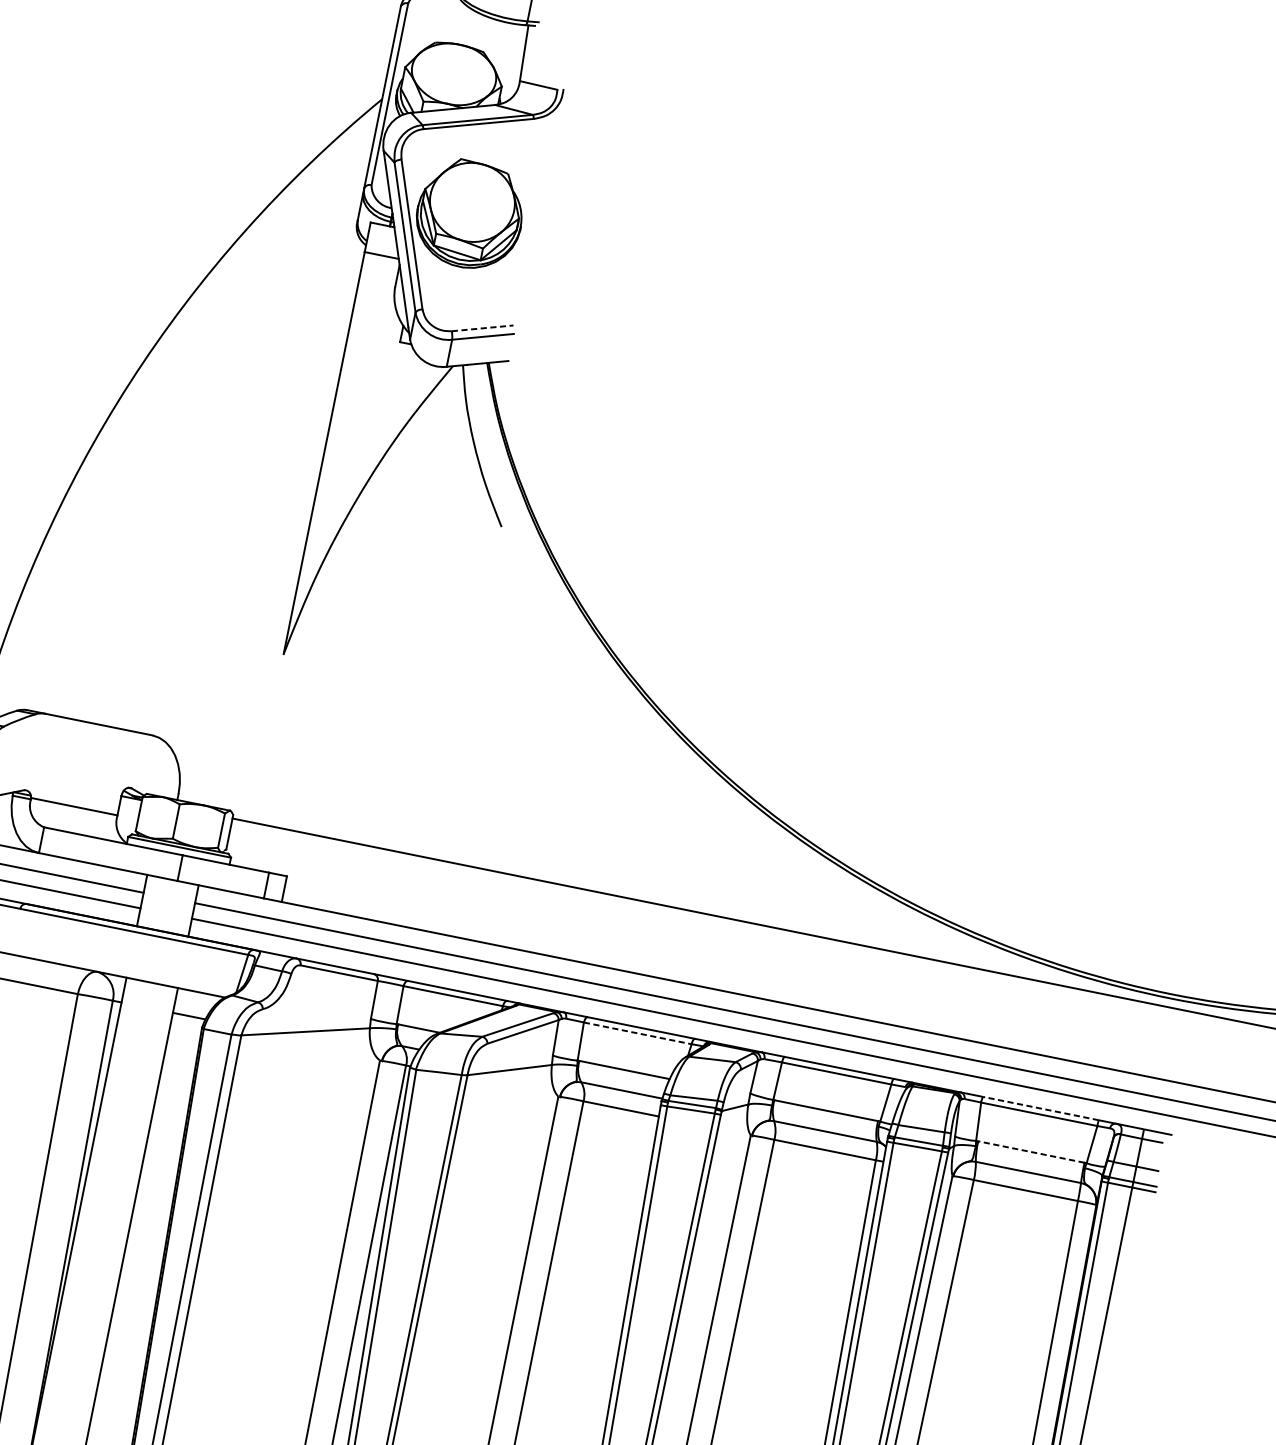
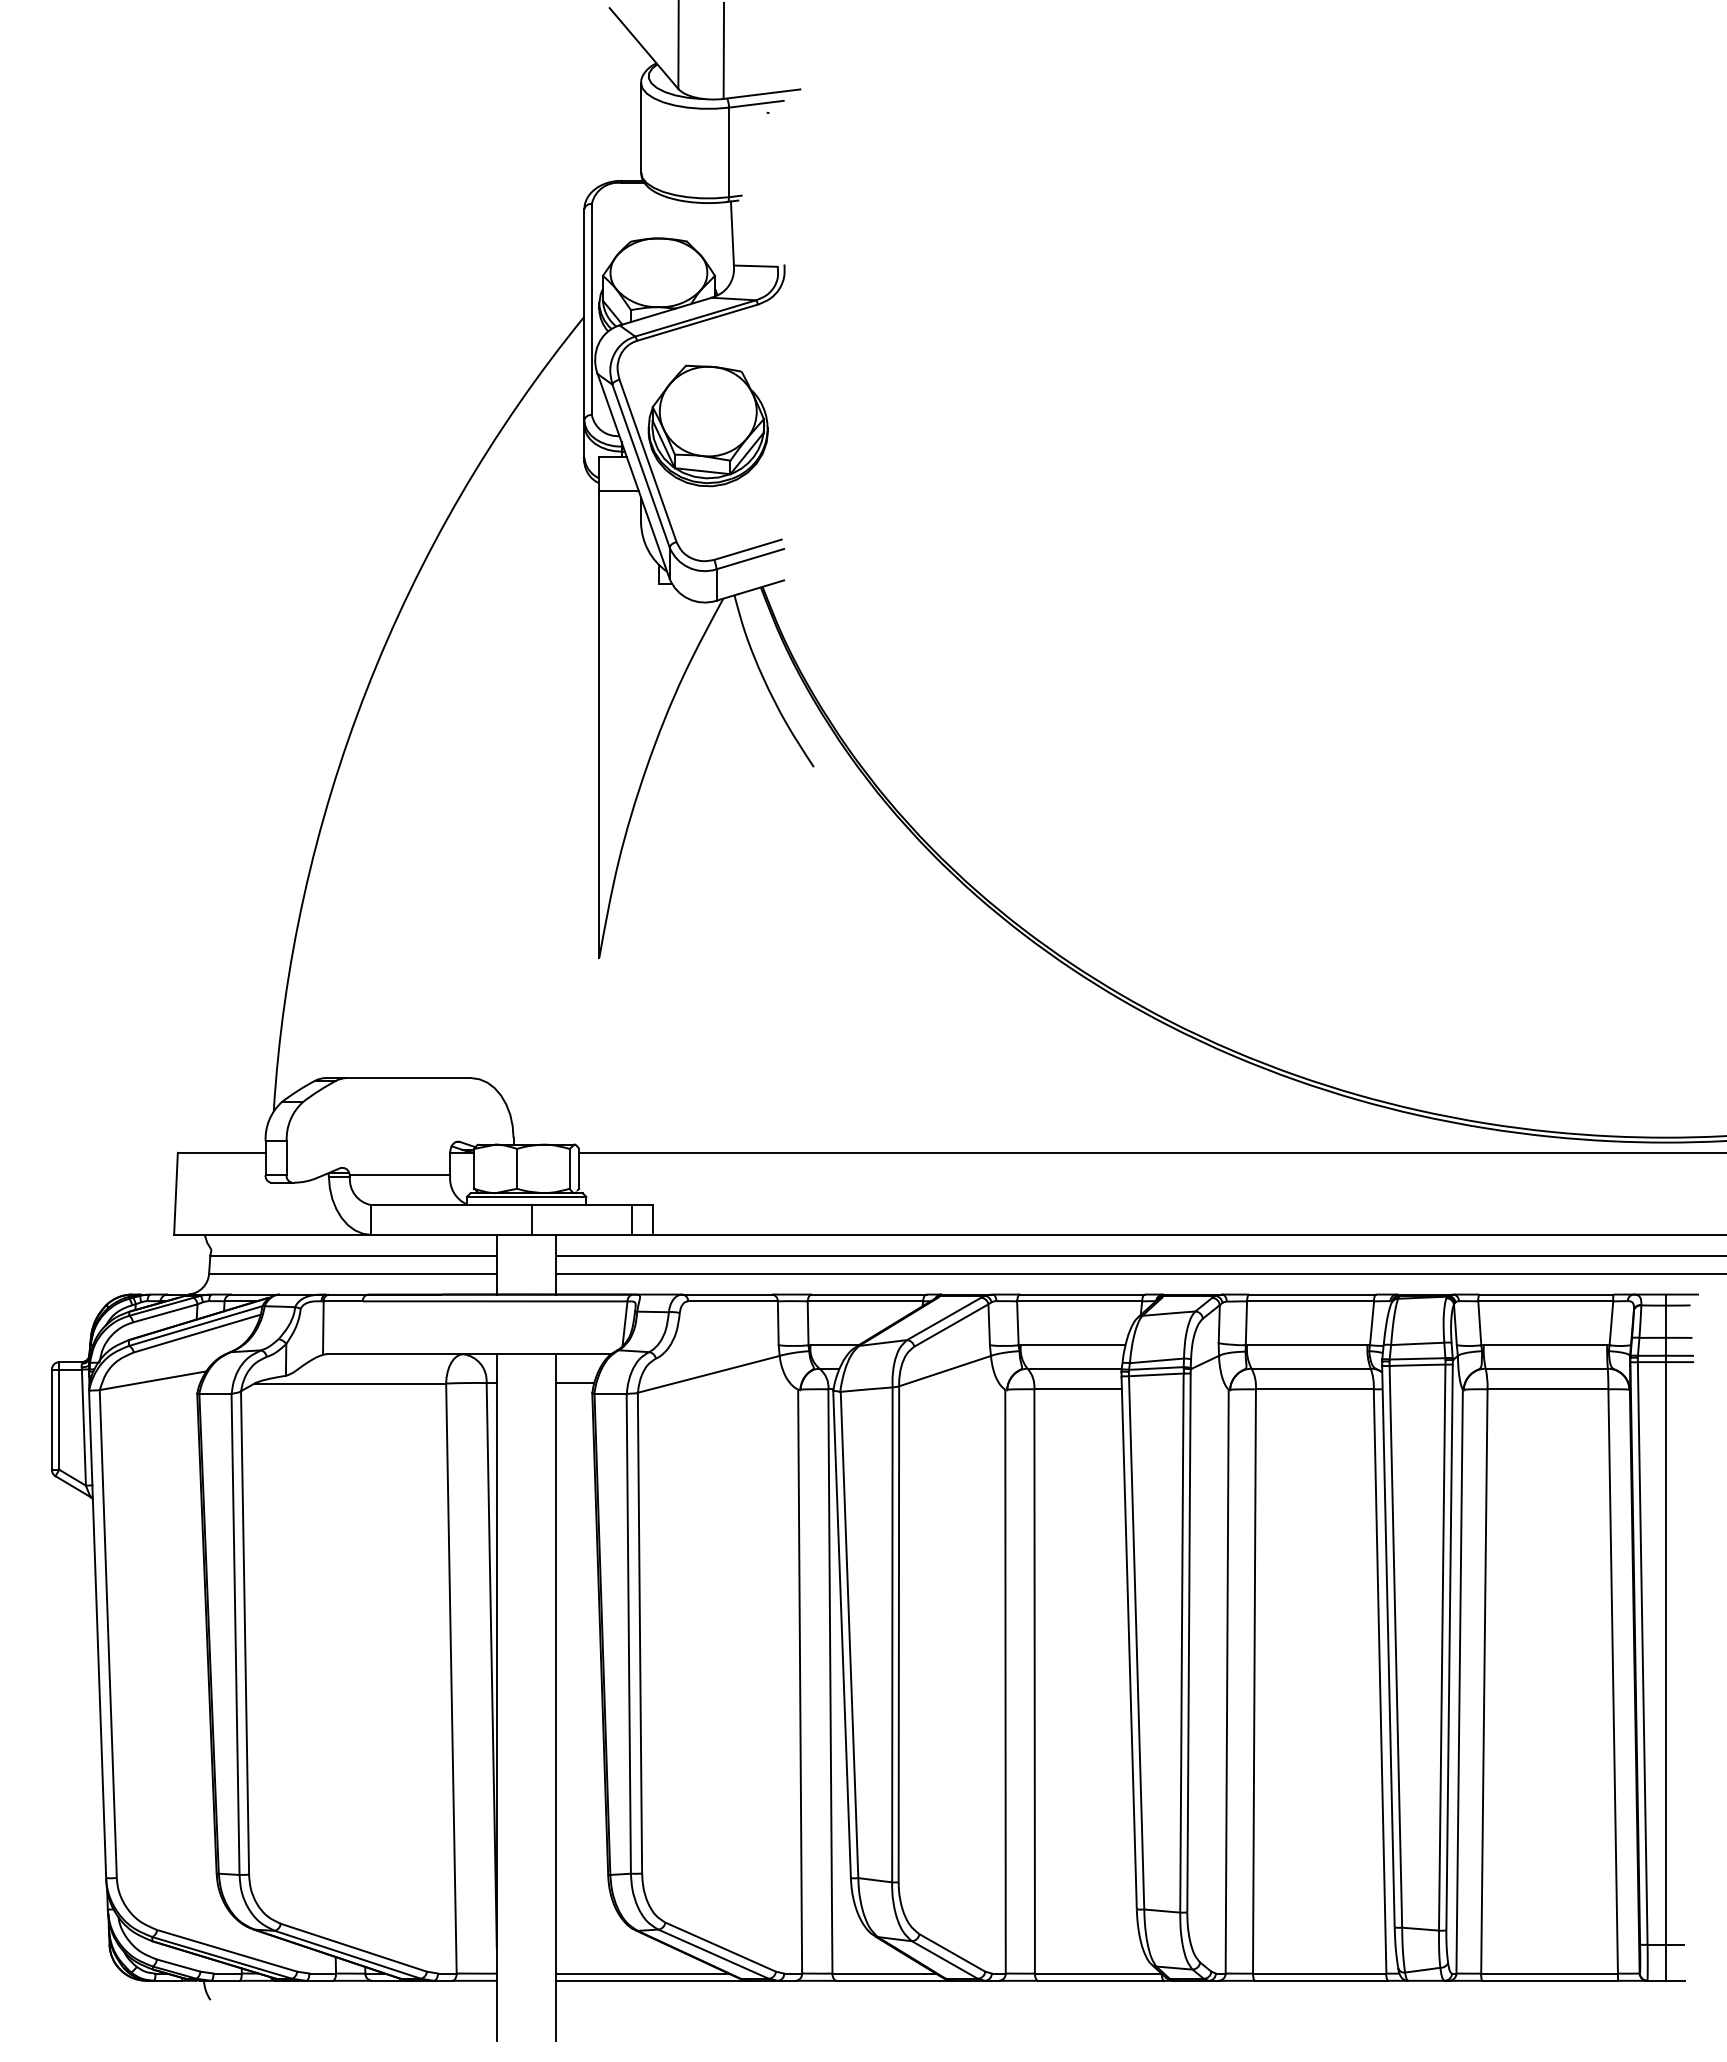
line: (483, 328) -> (748, 549), dashed -> solid
line: (637, 1033) -> (1079, 1301), dashed -> solid
line: (1040, 1108) -> (1545, 1294), dashed -> solid
line: (1031, 1152) -> (1545, 1345), dashed -> solid

